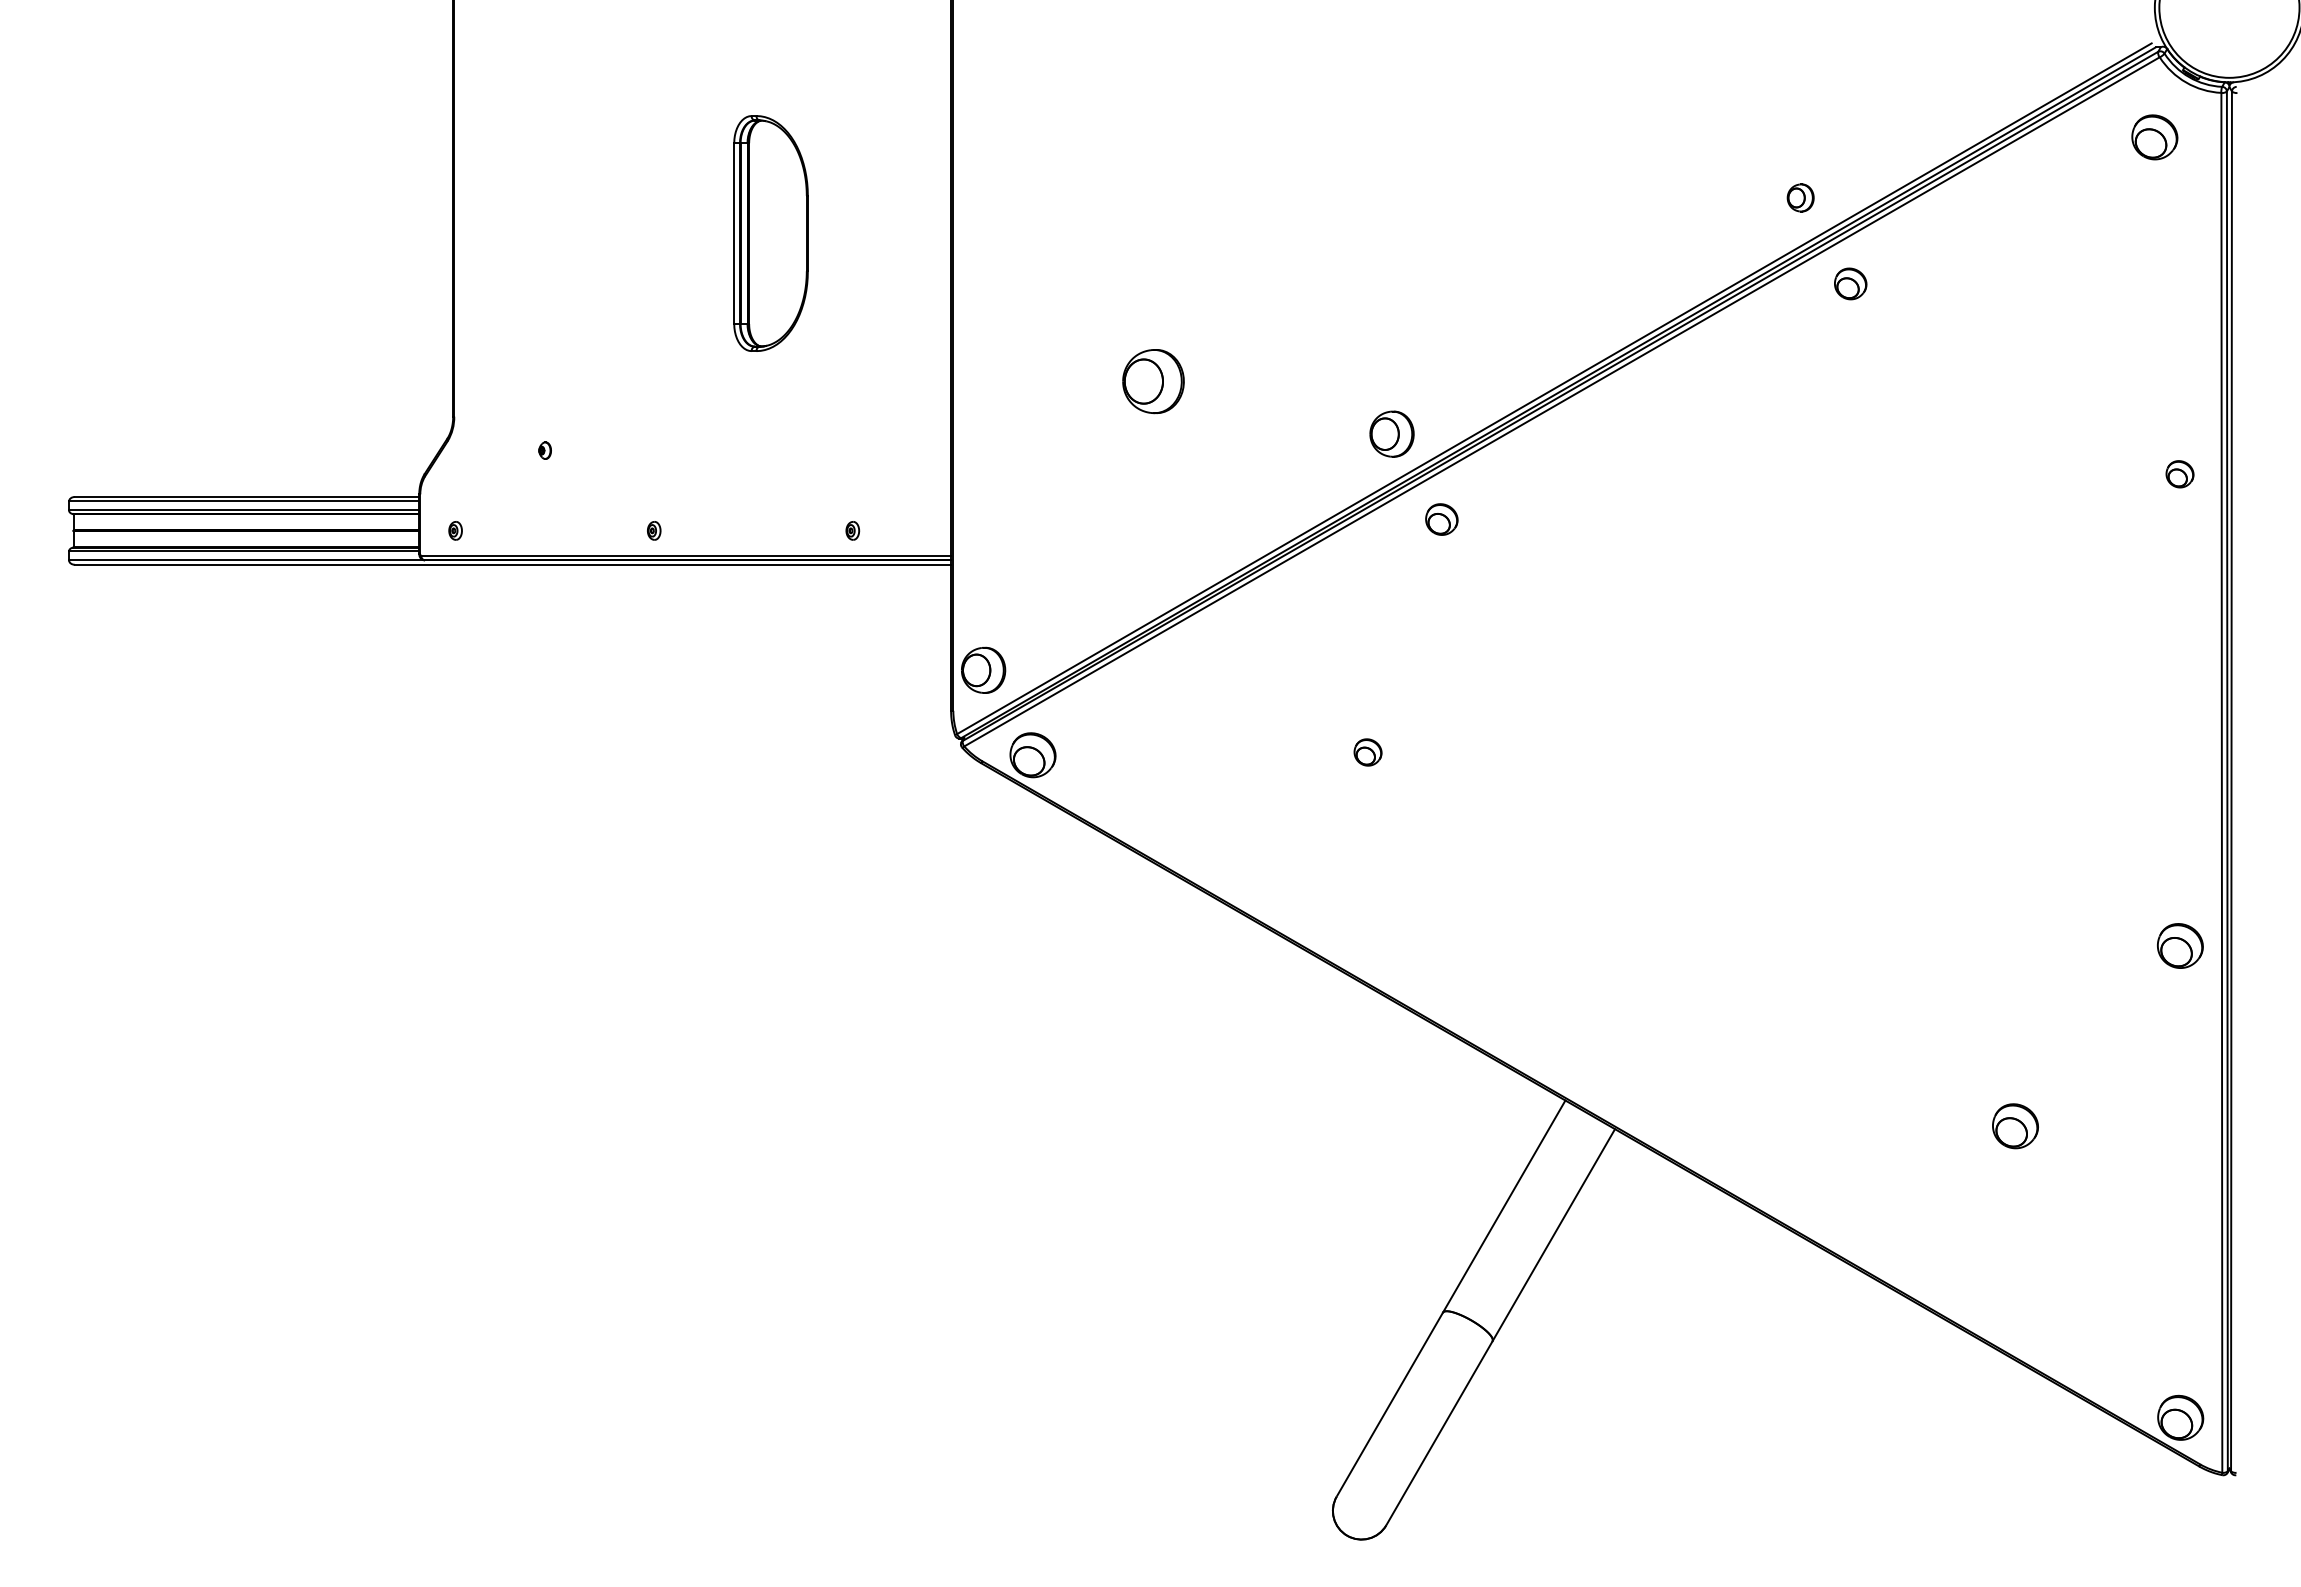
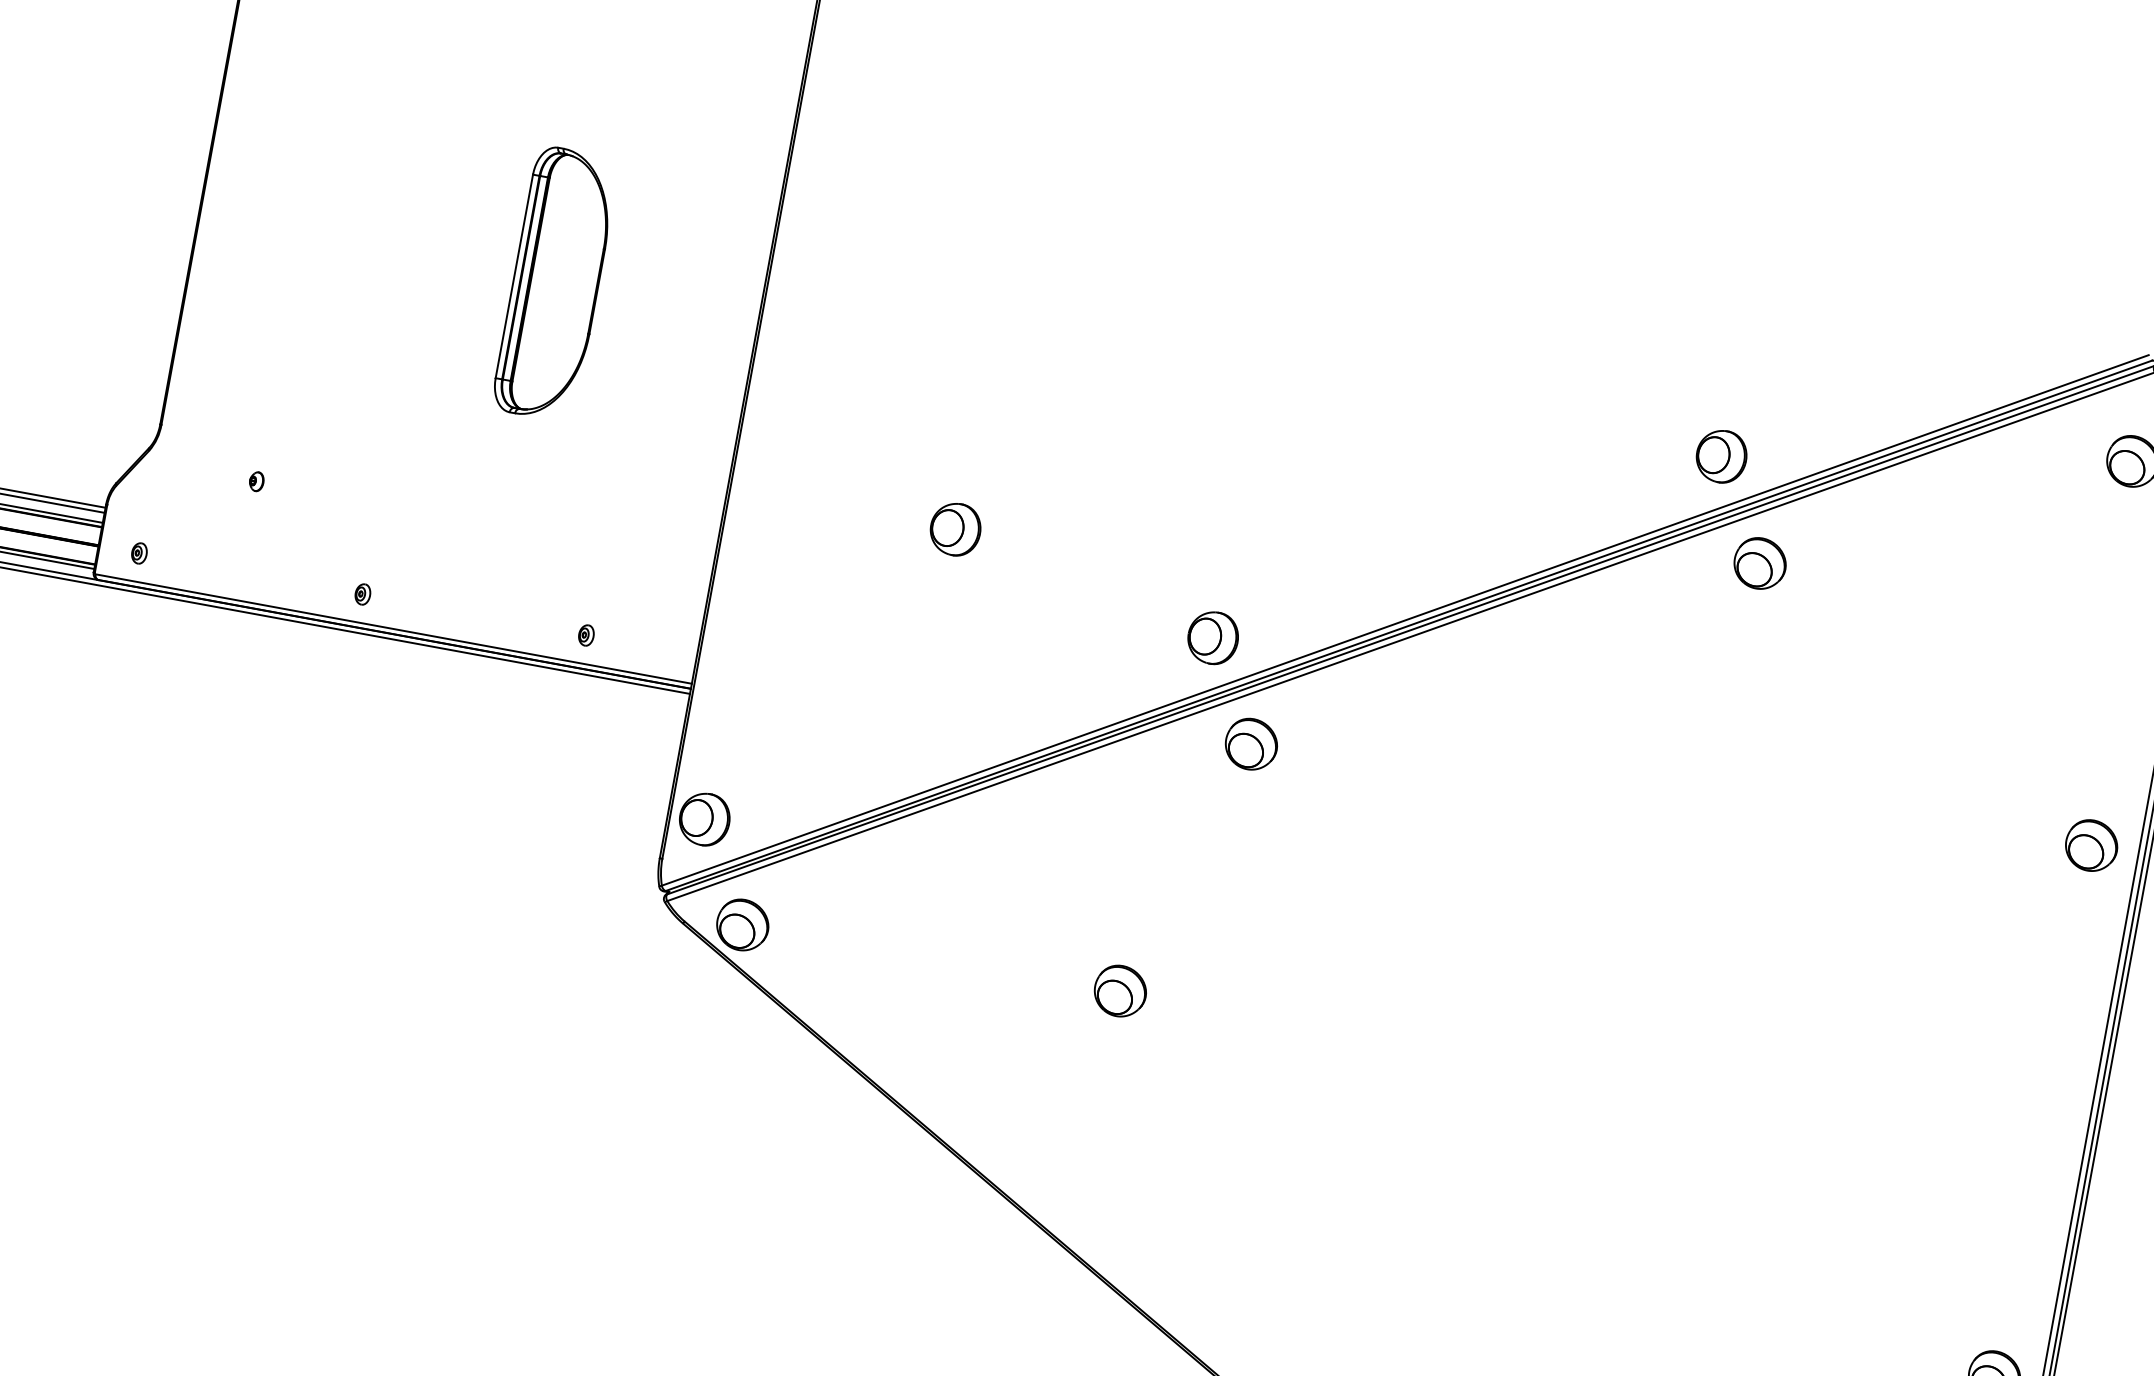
part: (1800, 197) -> (1721, 456), size x1.67
part: (1850, 283) -> (1760, 563), size x1.43
part: (1153, 381) -> (955, 529), size x0.71
part: (2179, 474) -> (2090, 846), size x1.67
part: (1441, 519) -> (1251, 744), size x1.43
part: (1367, 752) -> (1119, 991), size x1.67

